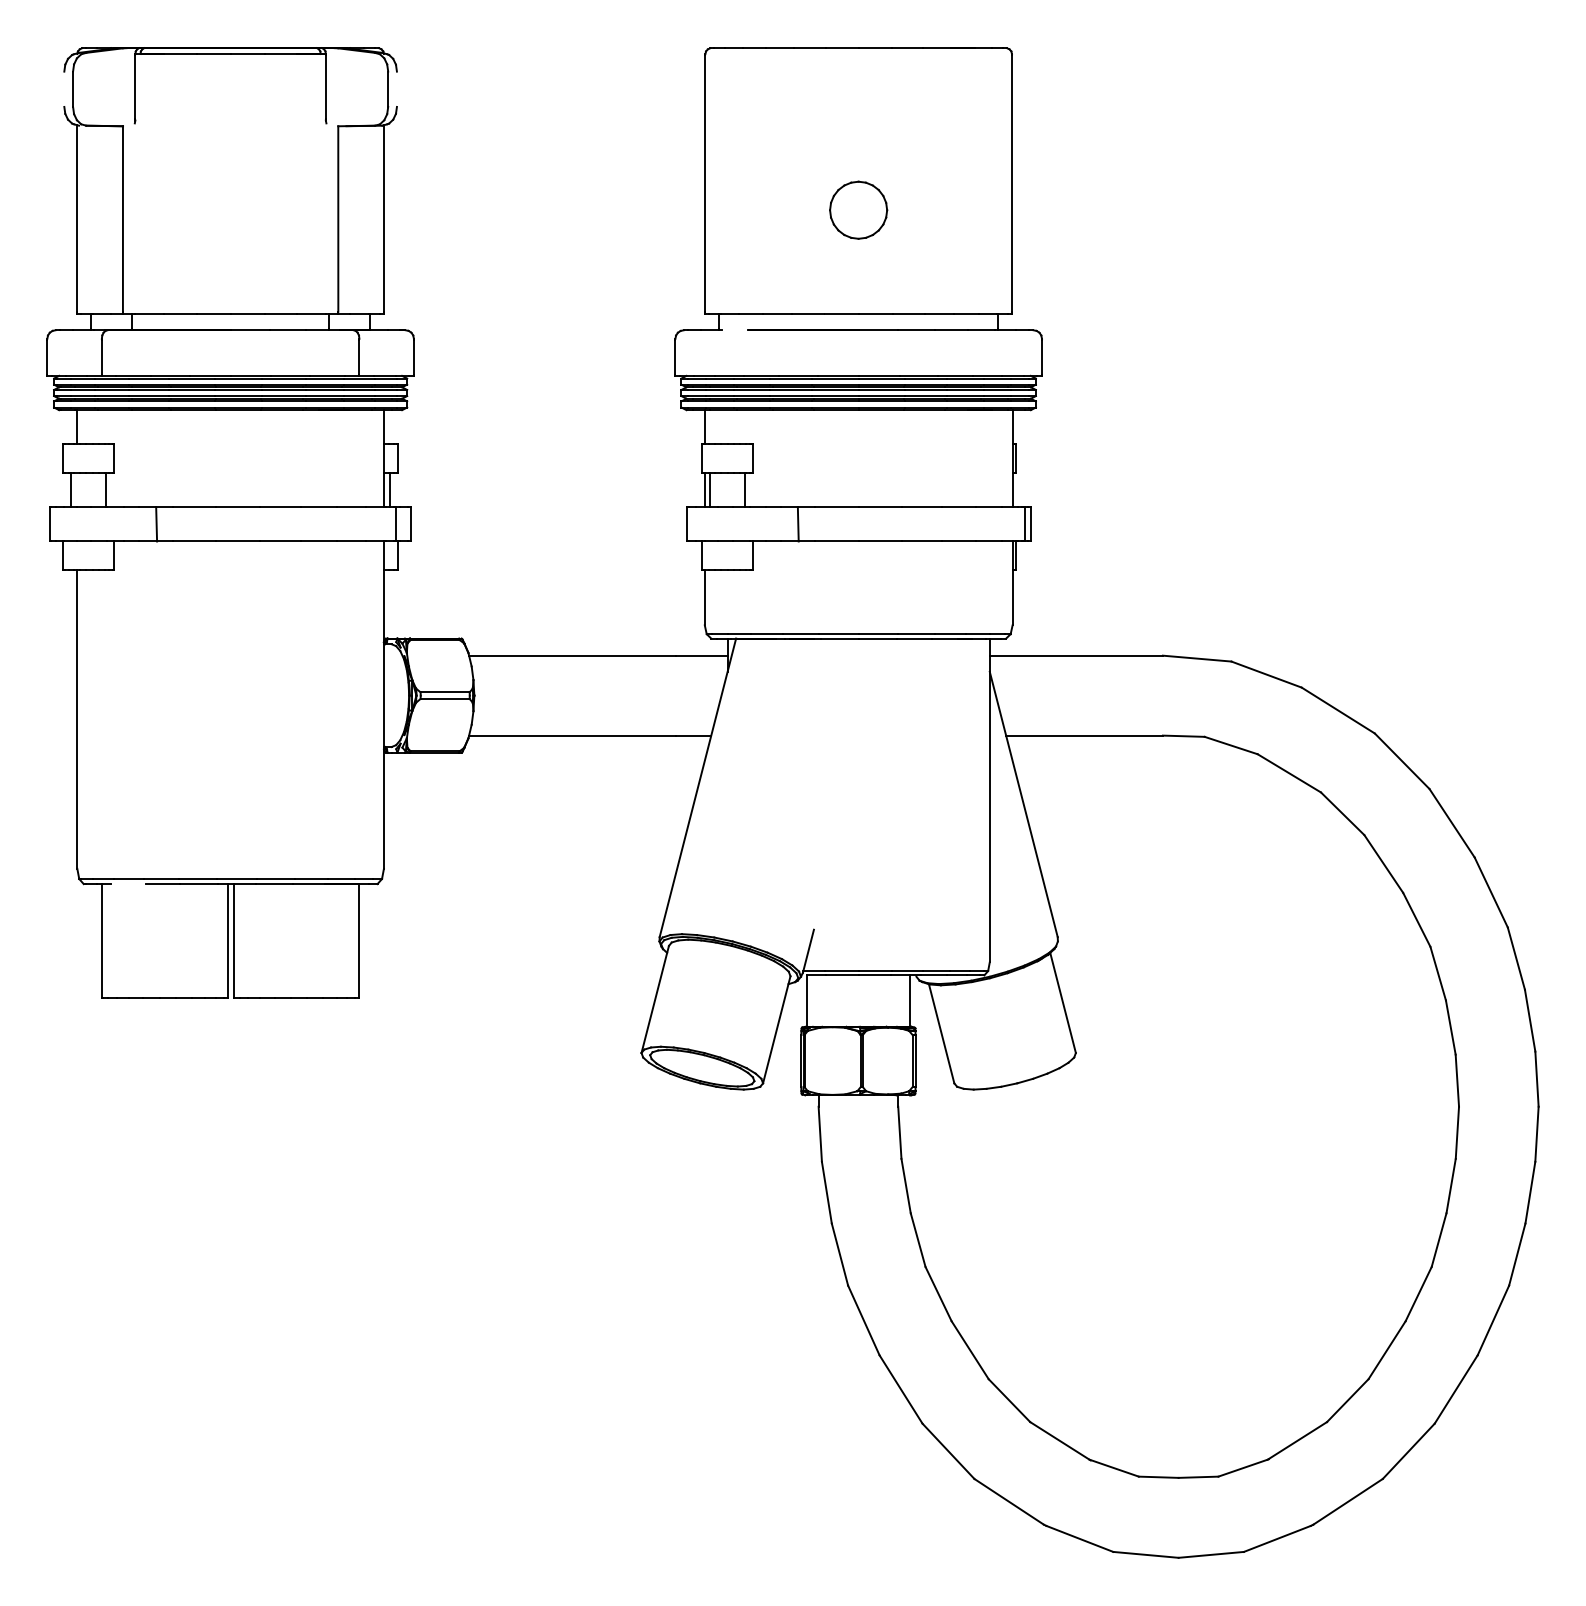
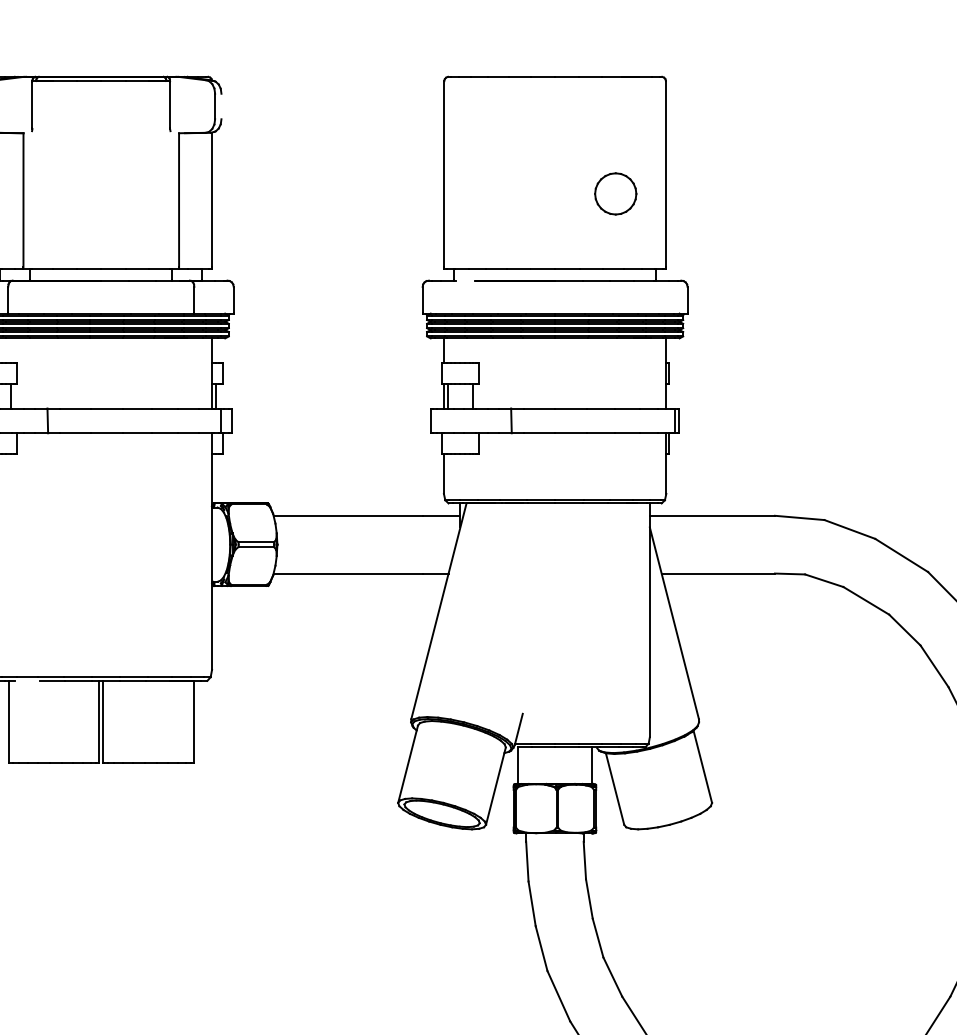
part: (858, 209) -> (615, 193), moved

